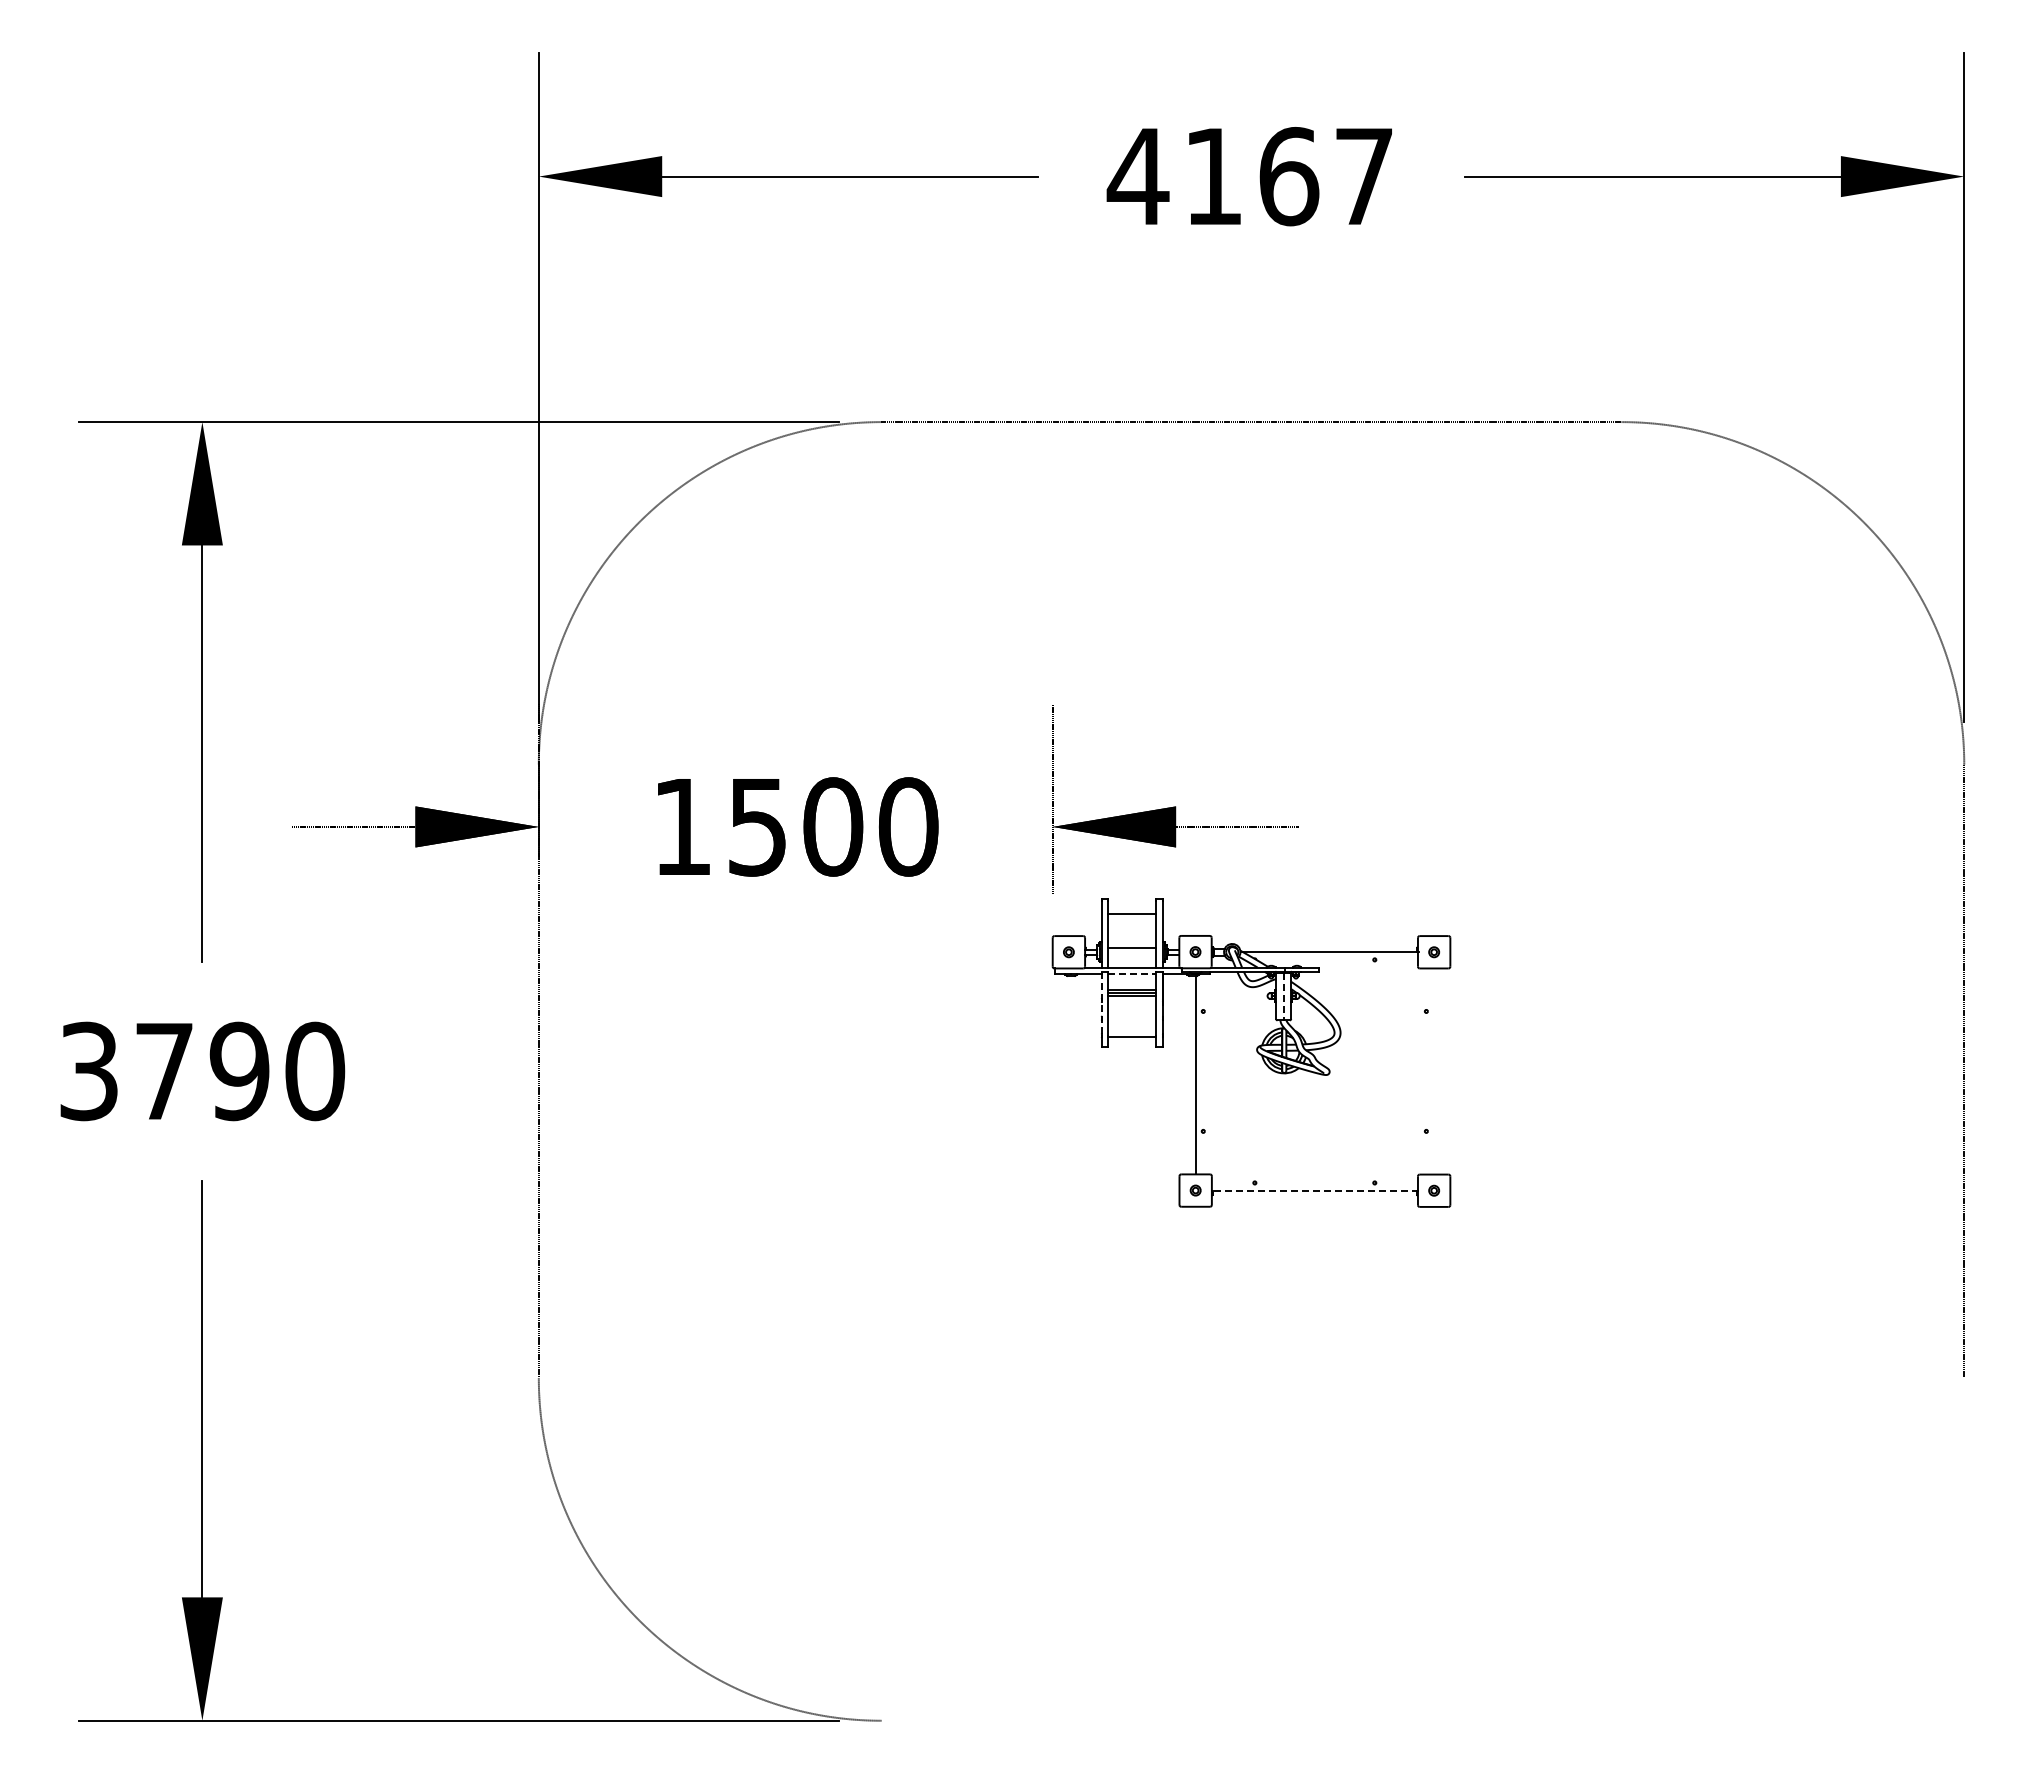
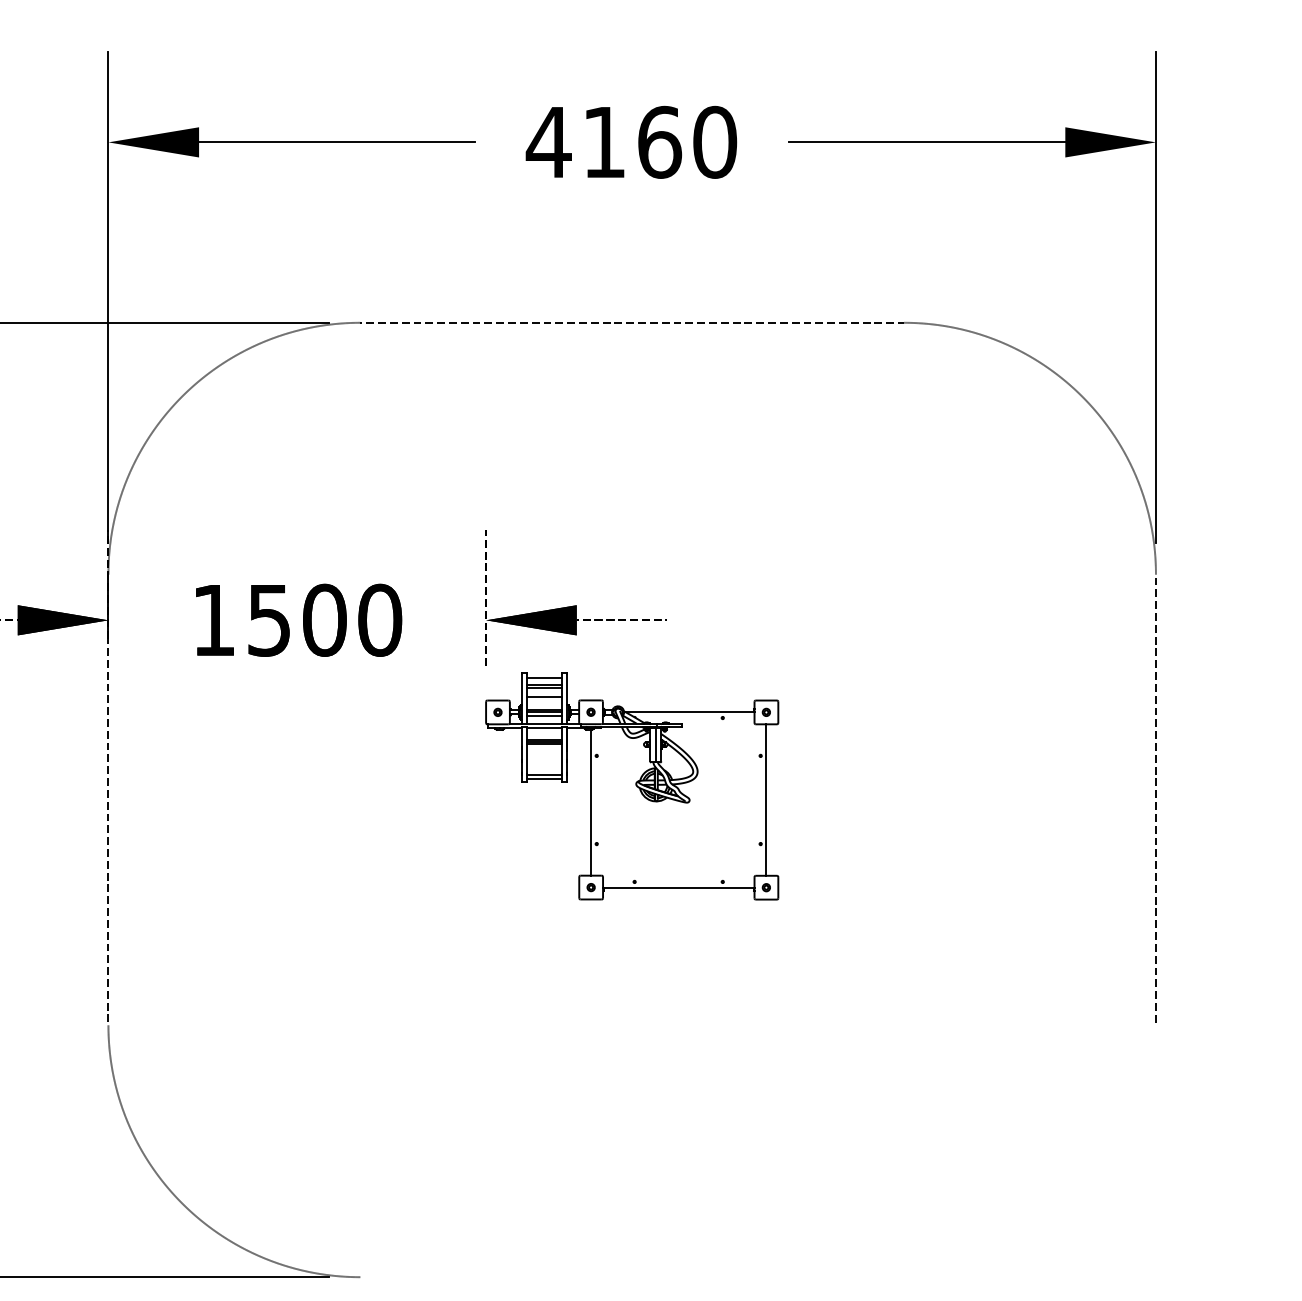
text: (1364, 176) -> (715, 142), 4167 -> 4160
line: (1132, 904) -> (544, 677), added
line: (1132, 918) -> (544, 687), added
line: (1132, 931) -> (544, 697), added
line: (1132, 952) -> (544, 712), added
line: (1132, 957) -> (544, 716), added
line: (1132, 974) -> (544, 728), dashed -> solid
line: (1283, 997) -> (655, 745), dashed -> solid
line: (1101, 1004) -> (521, 750), dashed -> solid
line: (1132, 1042) -> (544, 778), added
line: (1434, 1071) -> (766, 800), added
line: (1314, 1190) -> (678, 887), dashed -> solid

